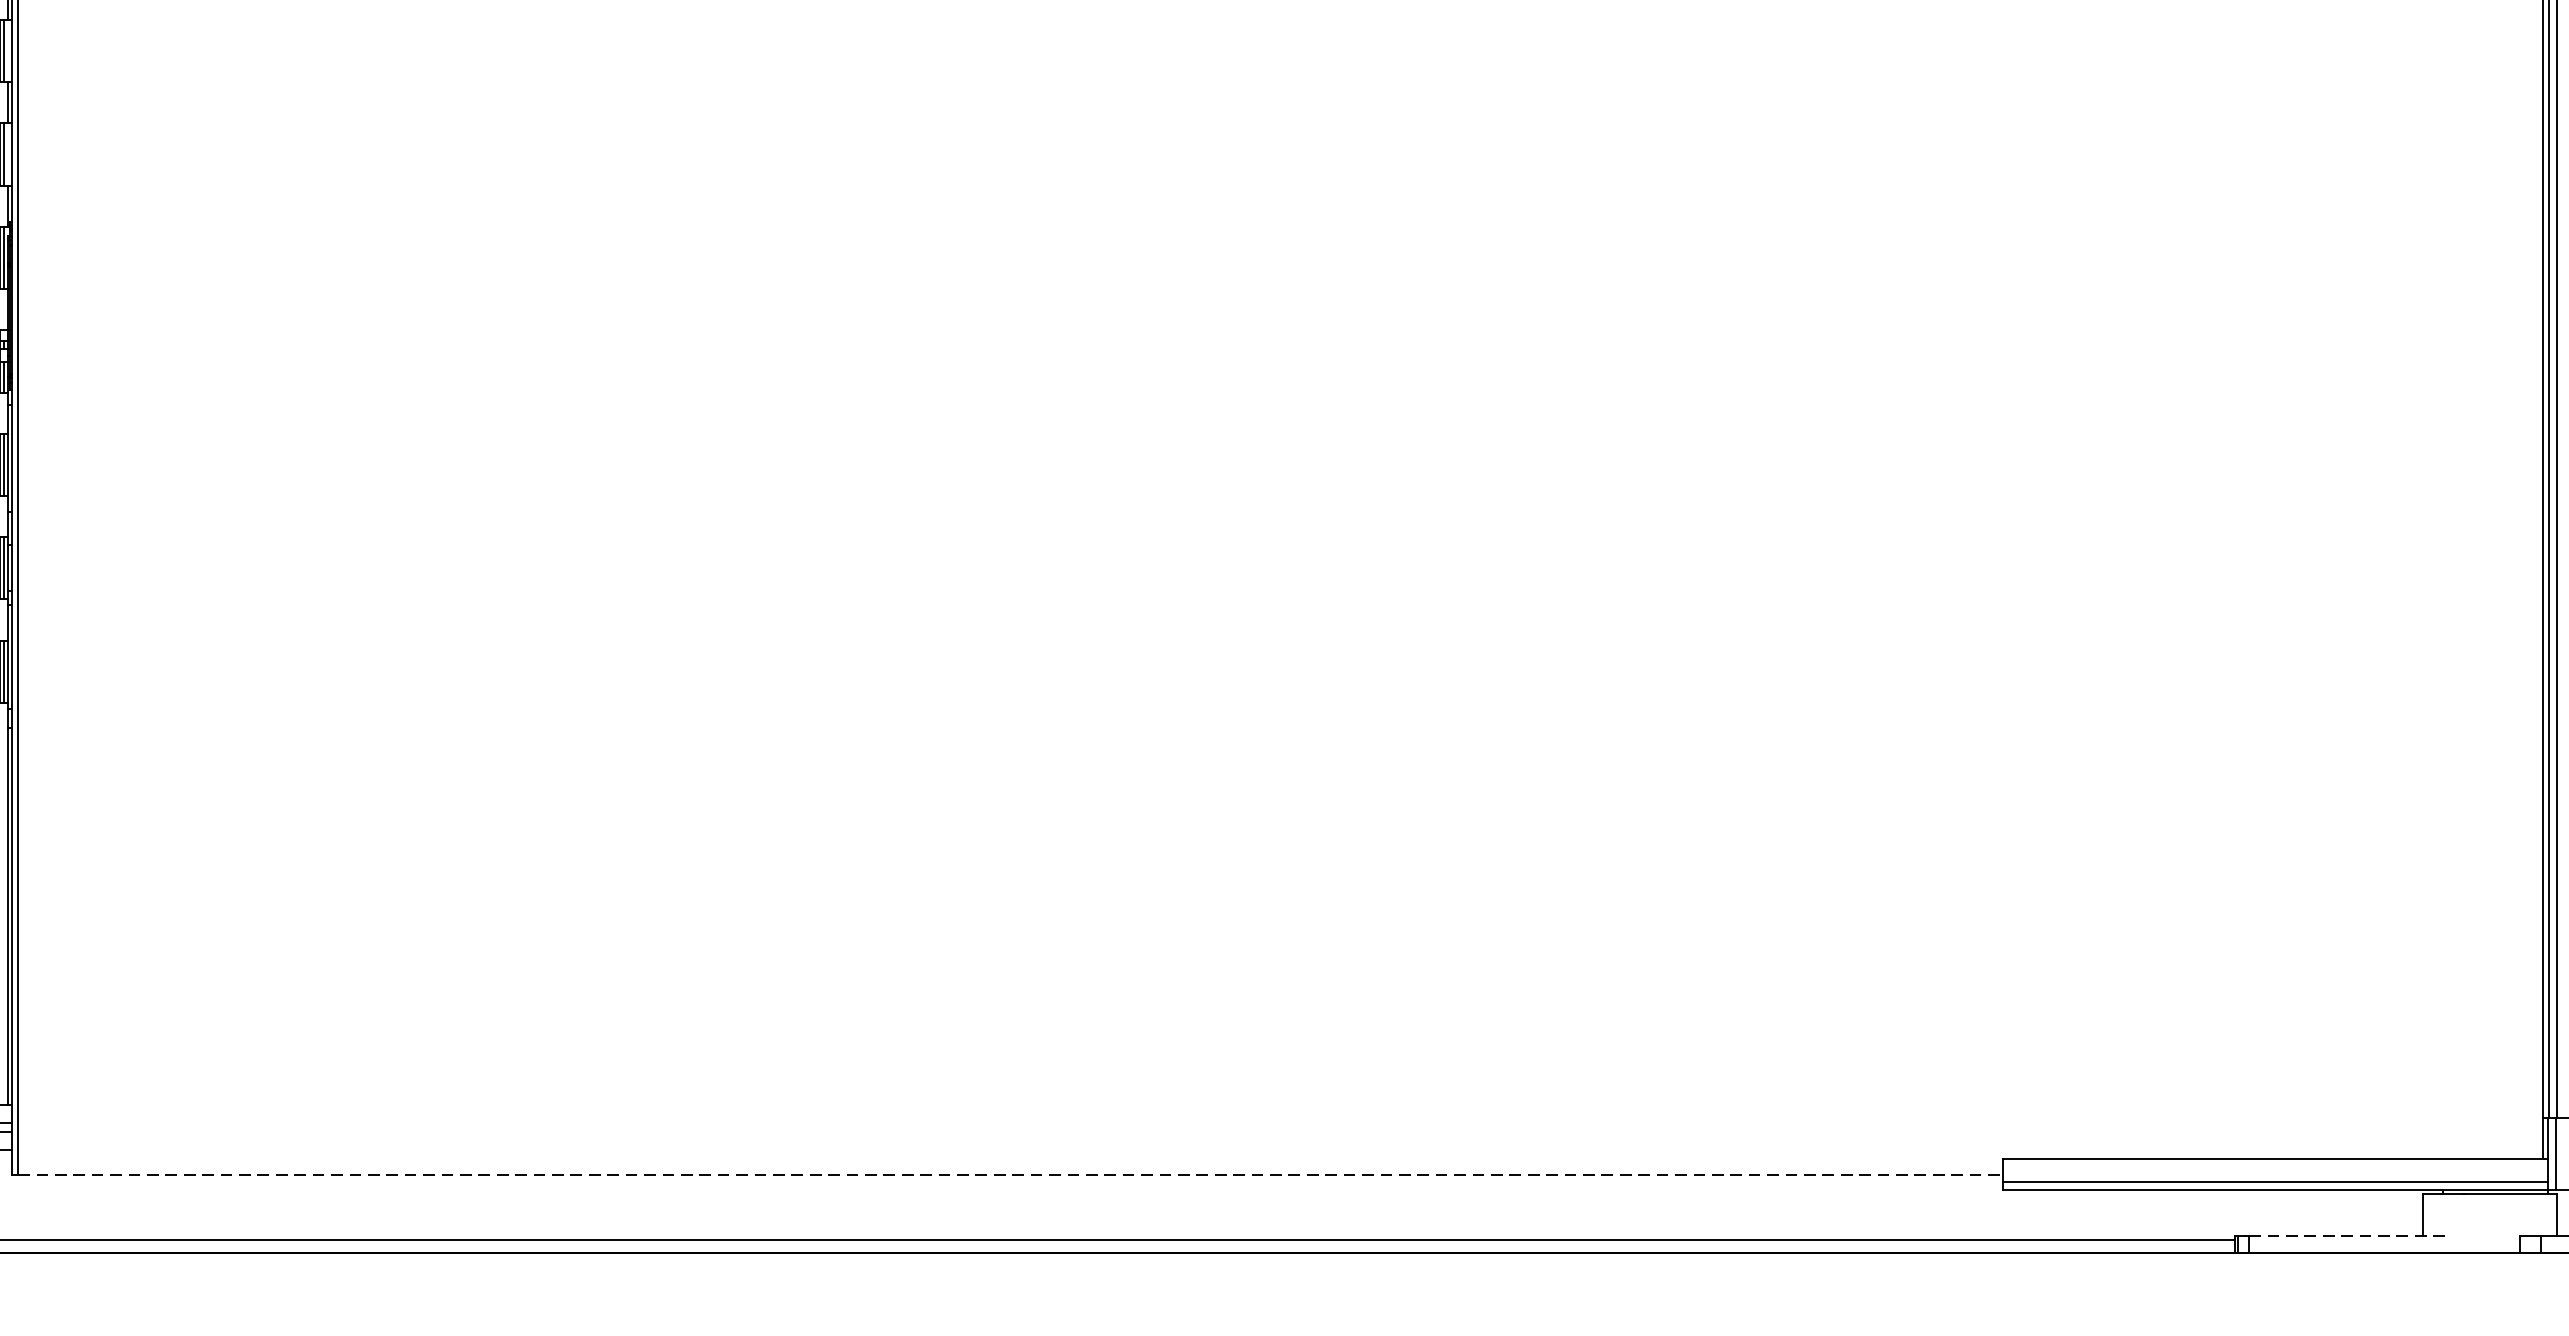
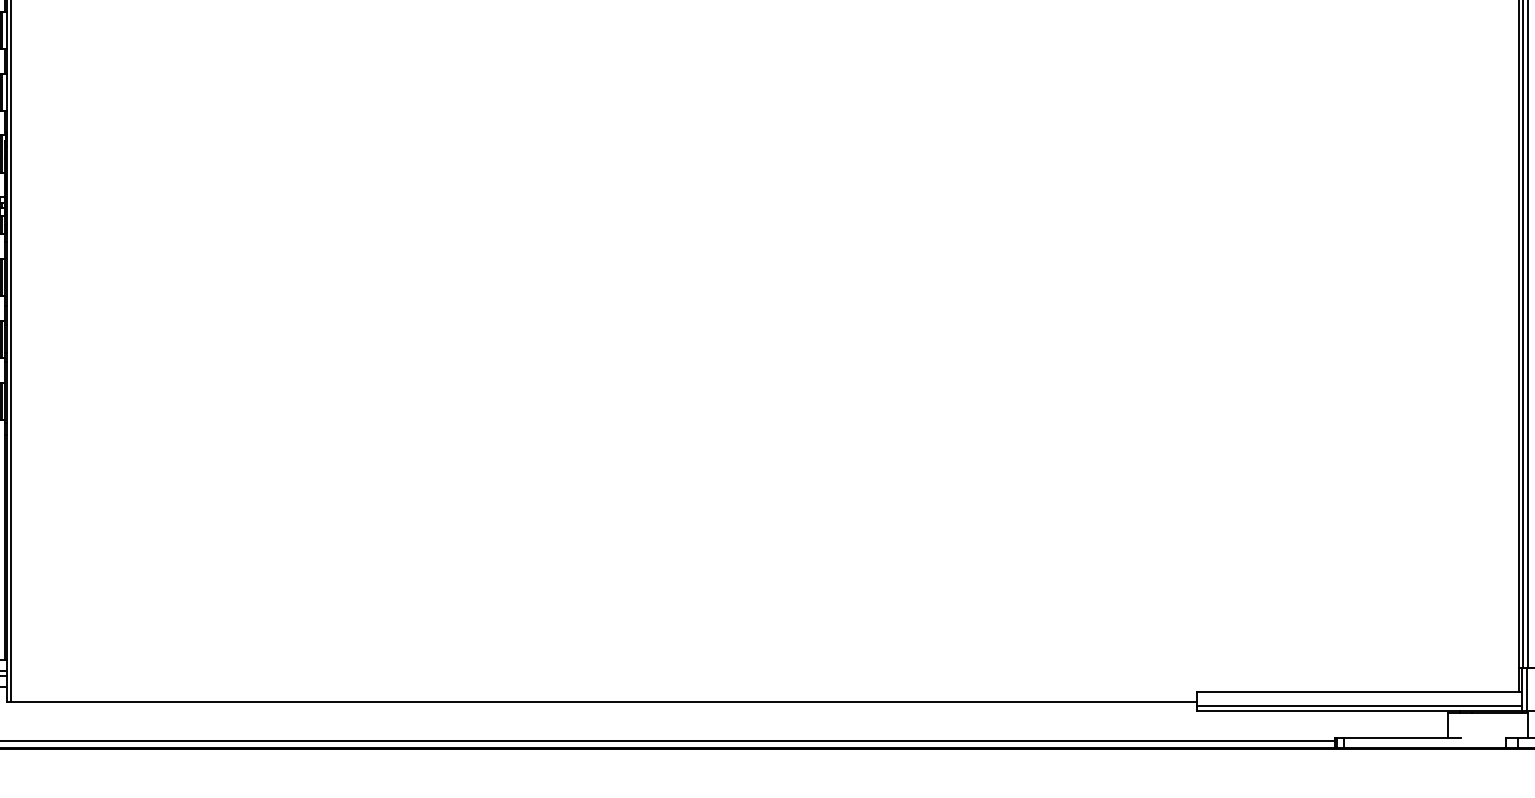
line: (1011, 1175) -> (604, 702), dashed -> solid
line: (2347, 1236) -> (1402, 738), dashed -> solid

